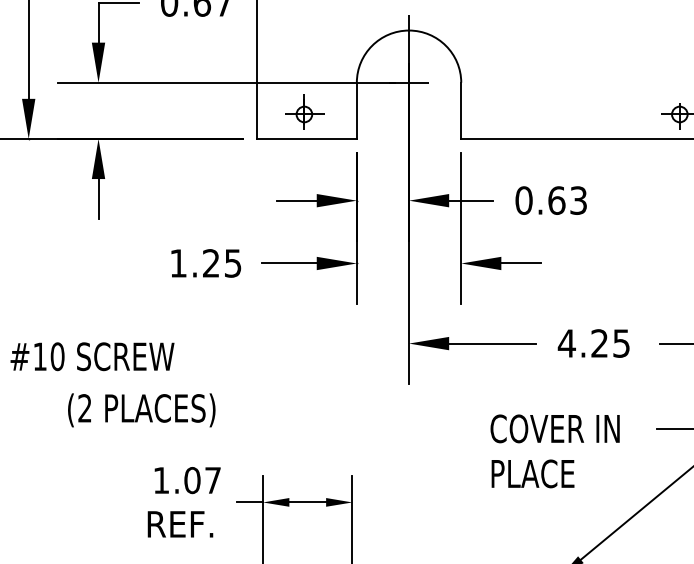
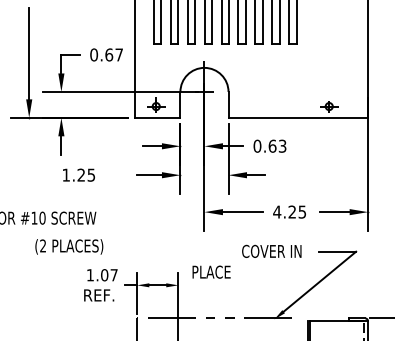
text: (205, 261) -> (78, 174), moved
text: (142, 409) -> (69, 246), moved
text: (532, 472) -> (211, 271), moved

